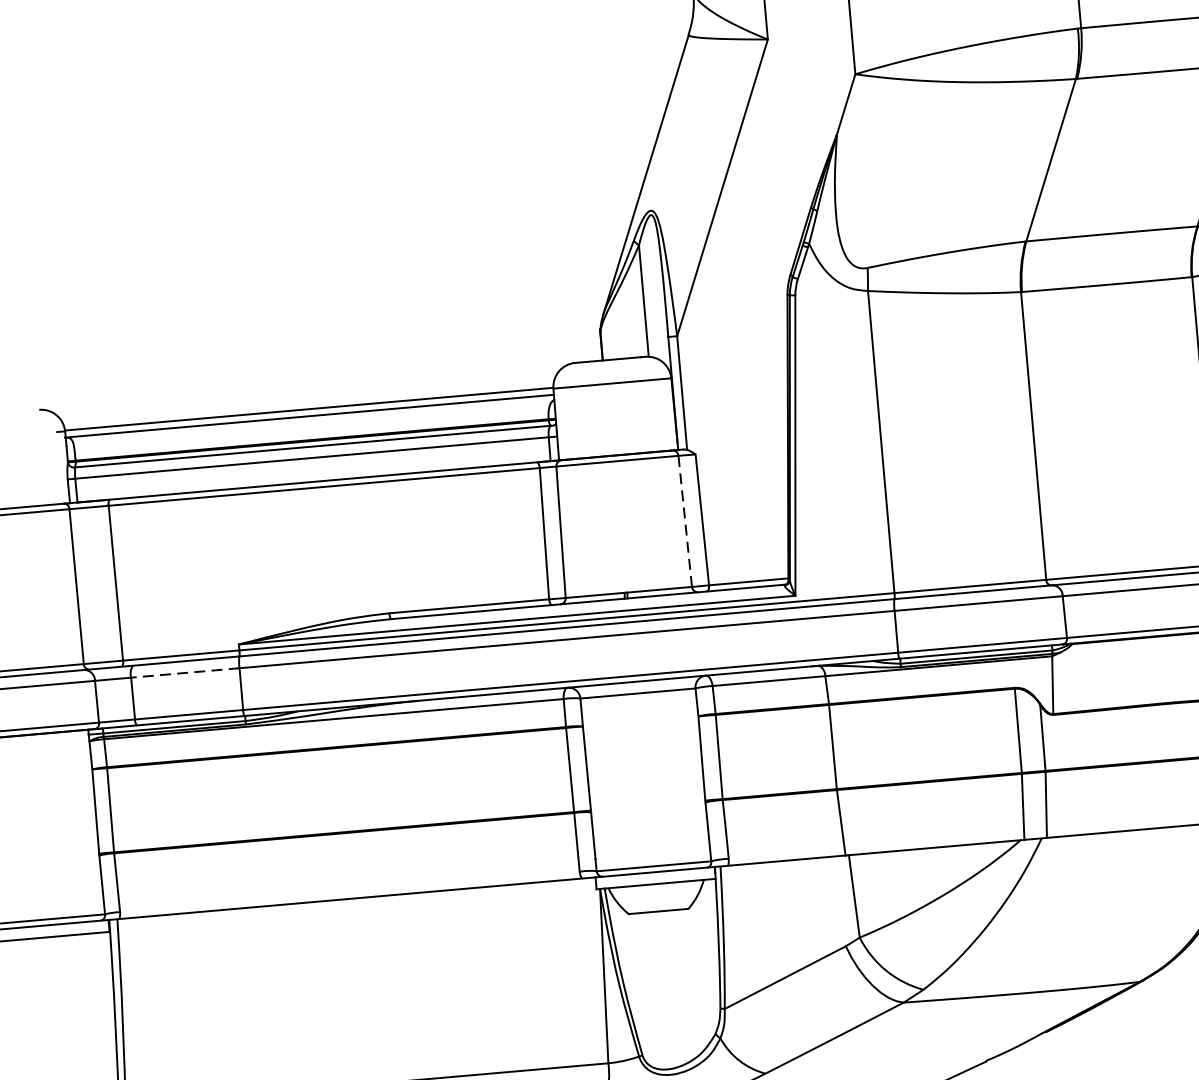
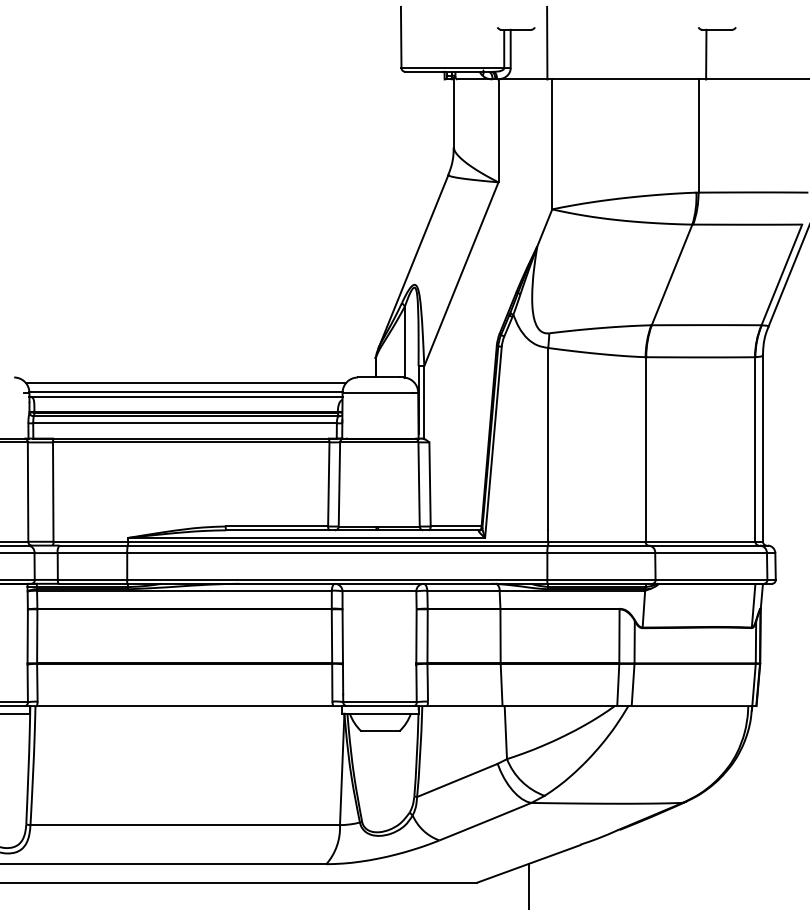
line: (308, 395) -> (186, 383), added
line: (685, 521) -> (419, 484), dashed -> solid
line: (185, 673) -> (92, 553), dashed -> solid

